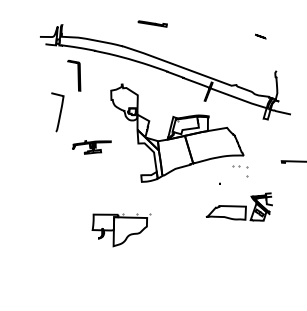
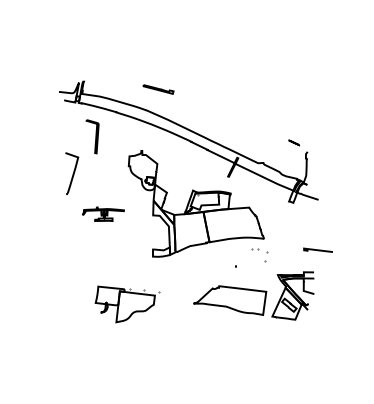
part: (152, 23) -> (158, 89), moved
part: (260, 36) -> (294, 142), moved
part: (238, 209) -> (253, 295), size x1.67

